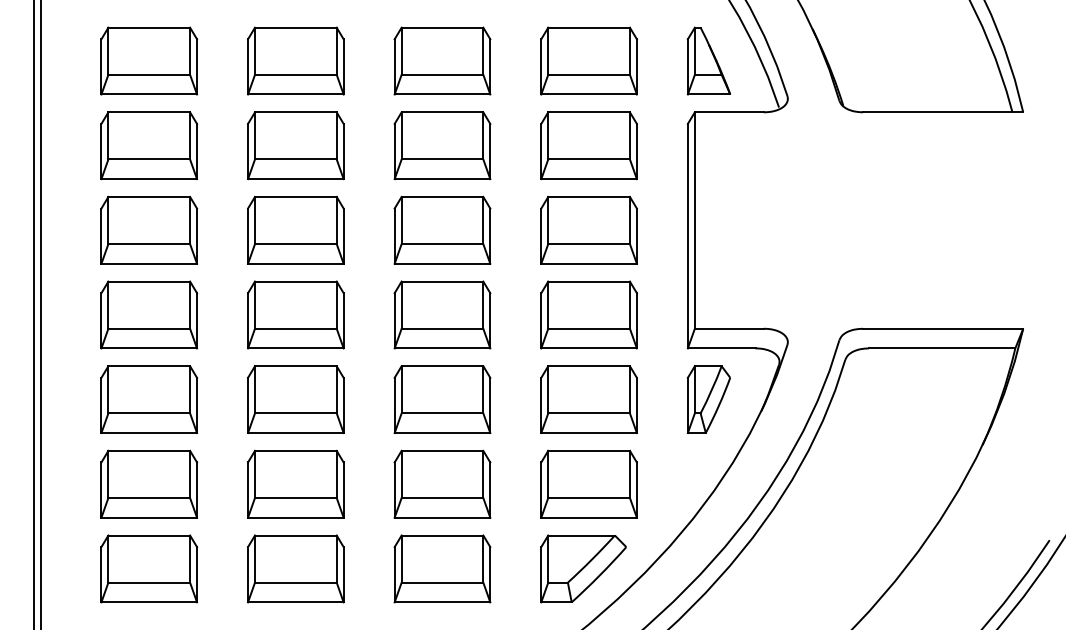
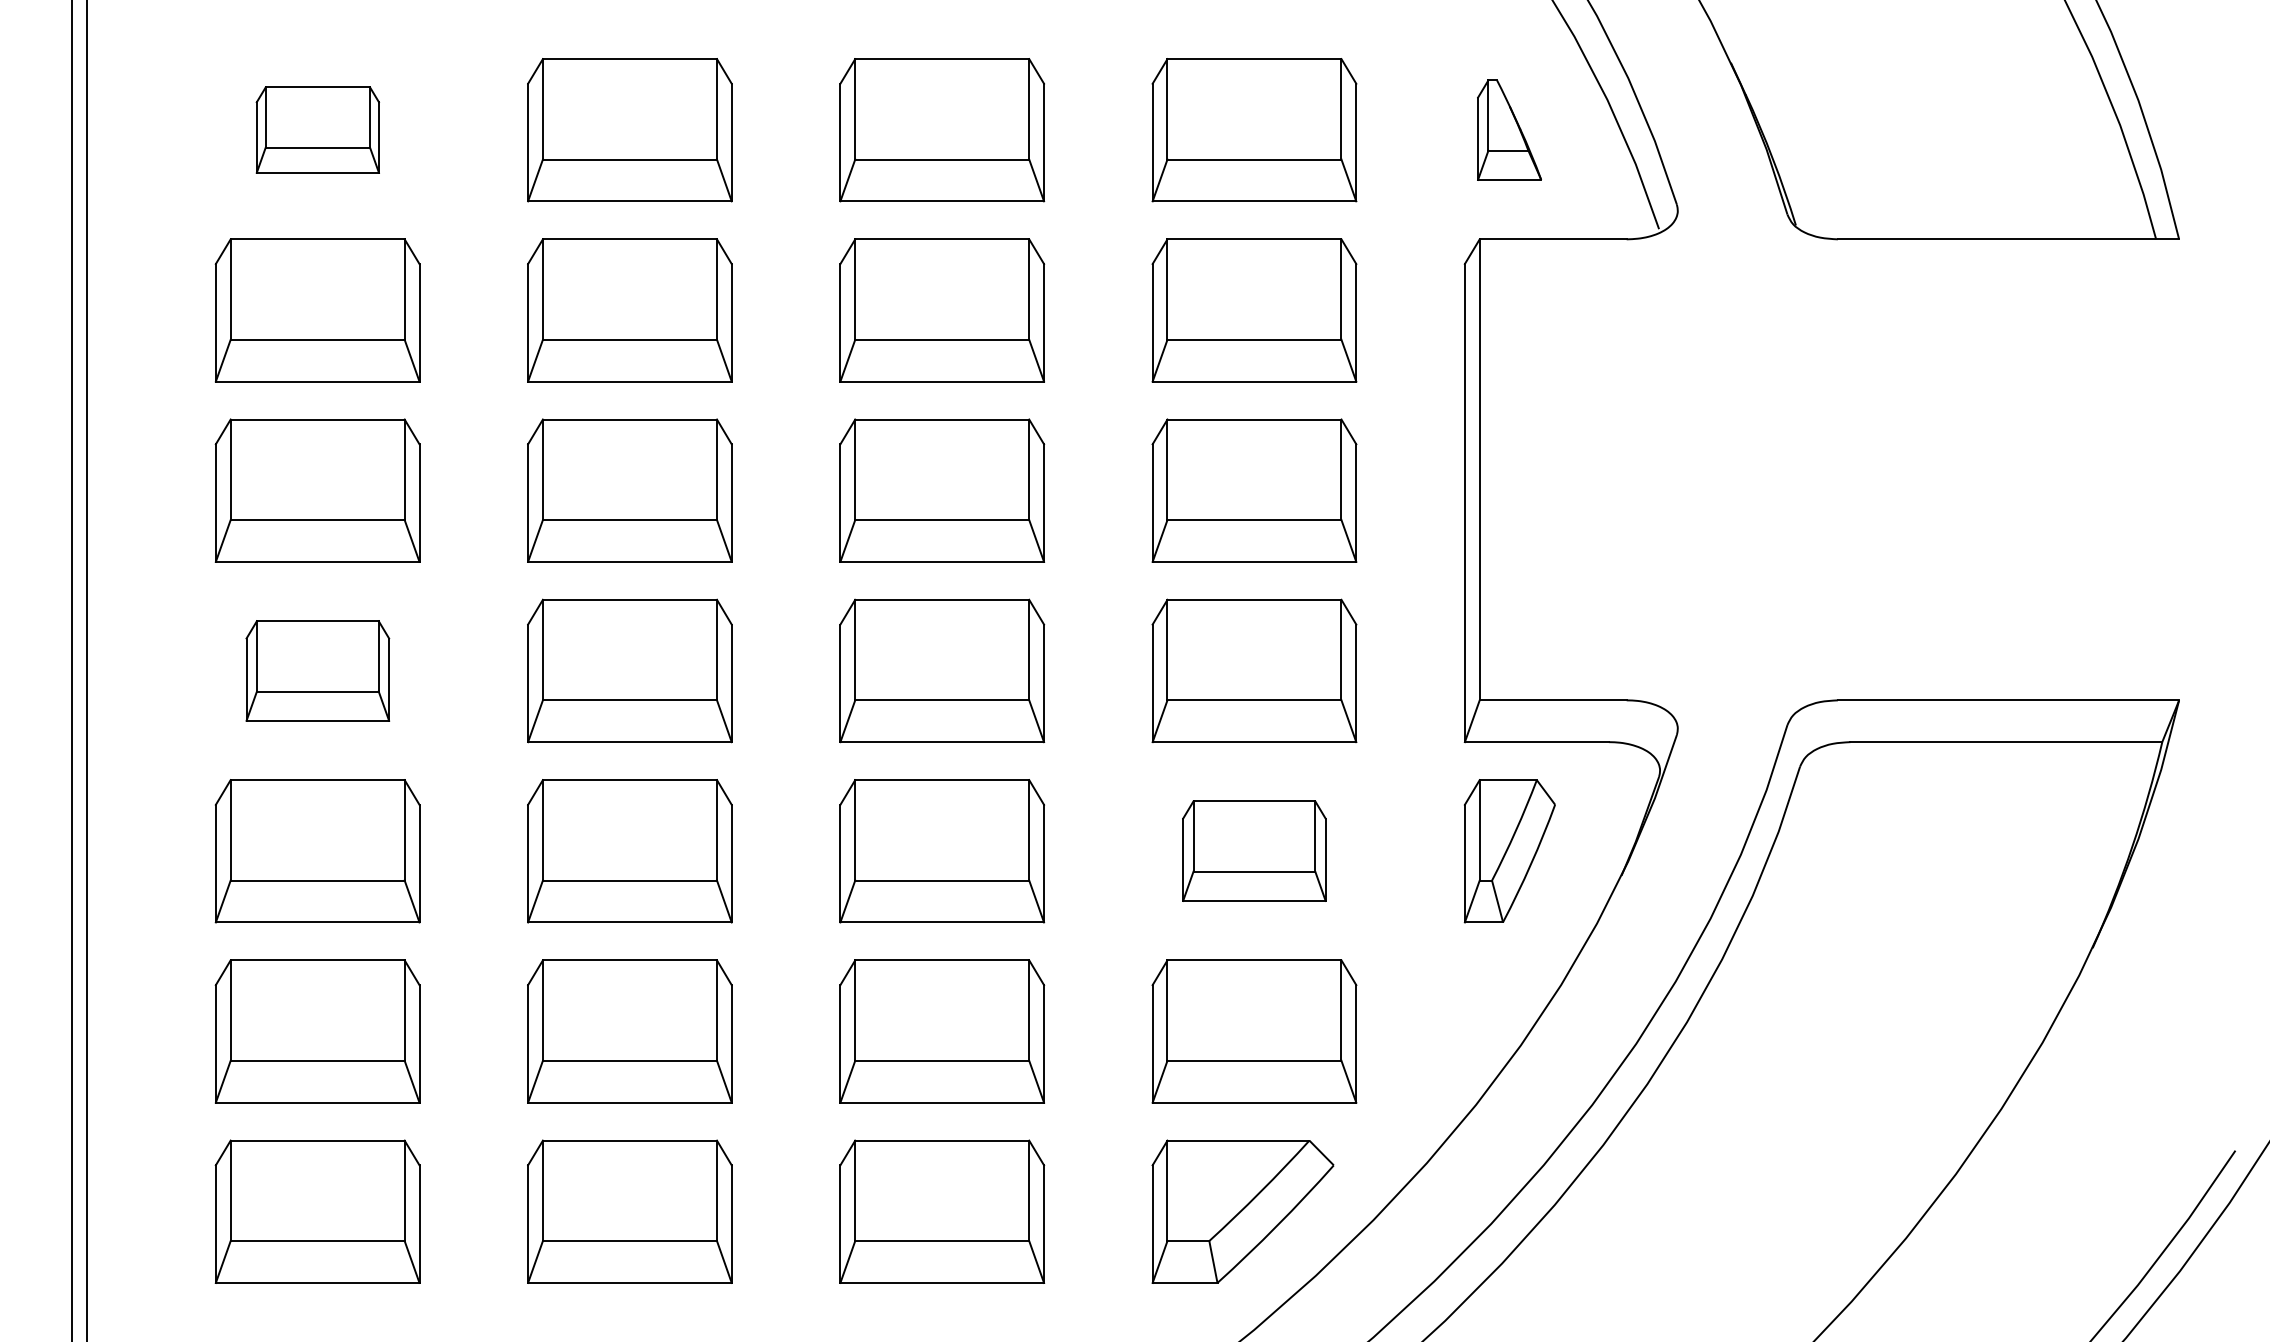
part: (149, 60) -> (318, 128), size x0.6
part: (708, 60) -> (1508, 128), size x0.7
part: (149, 314) -> (318, 669), size x0.7
part: (588, 399) -> (1253, 850), size x0.7

